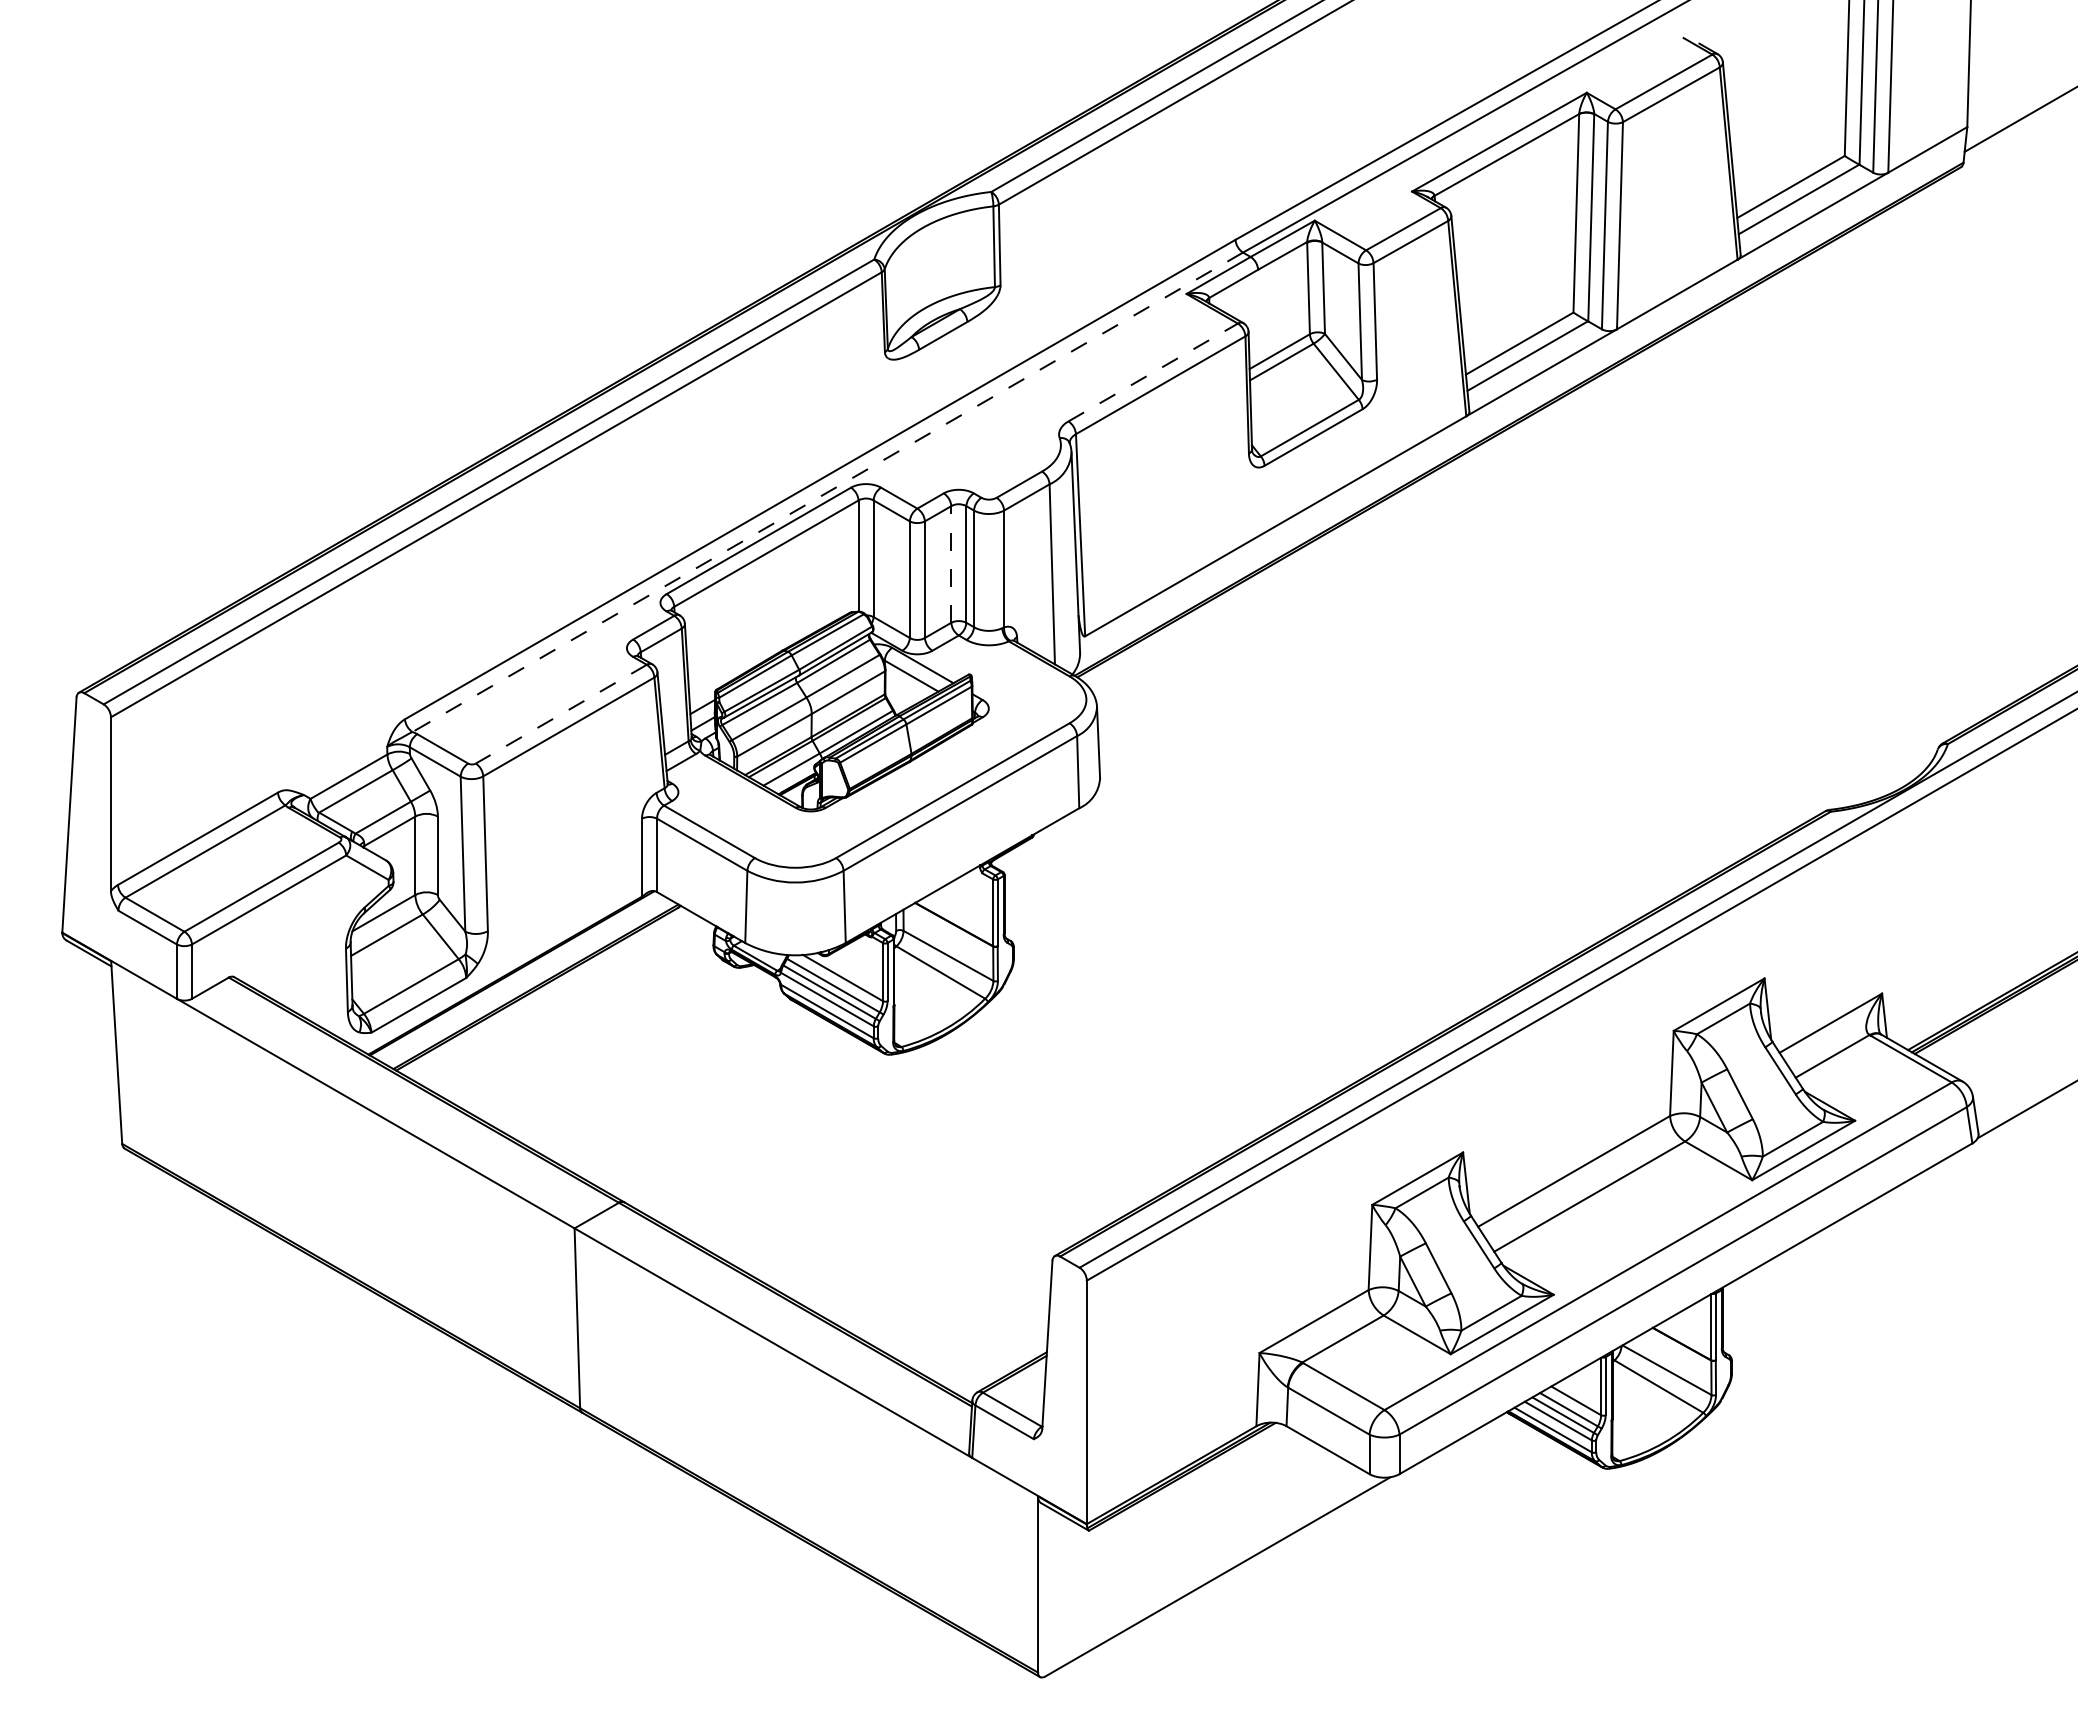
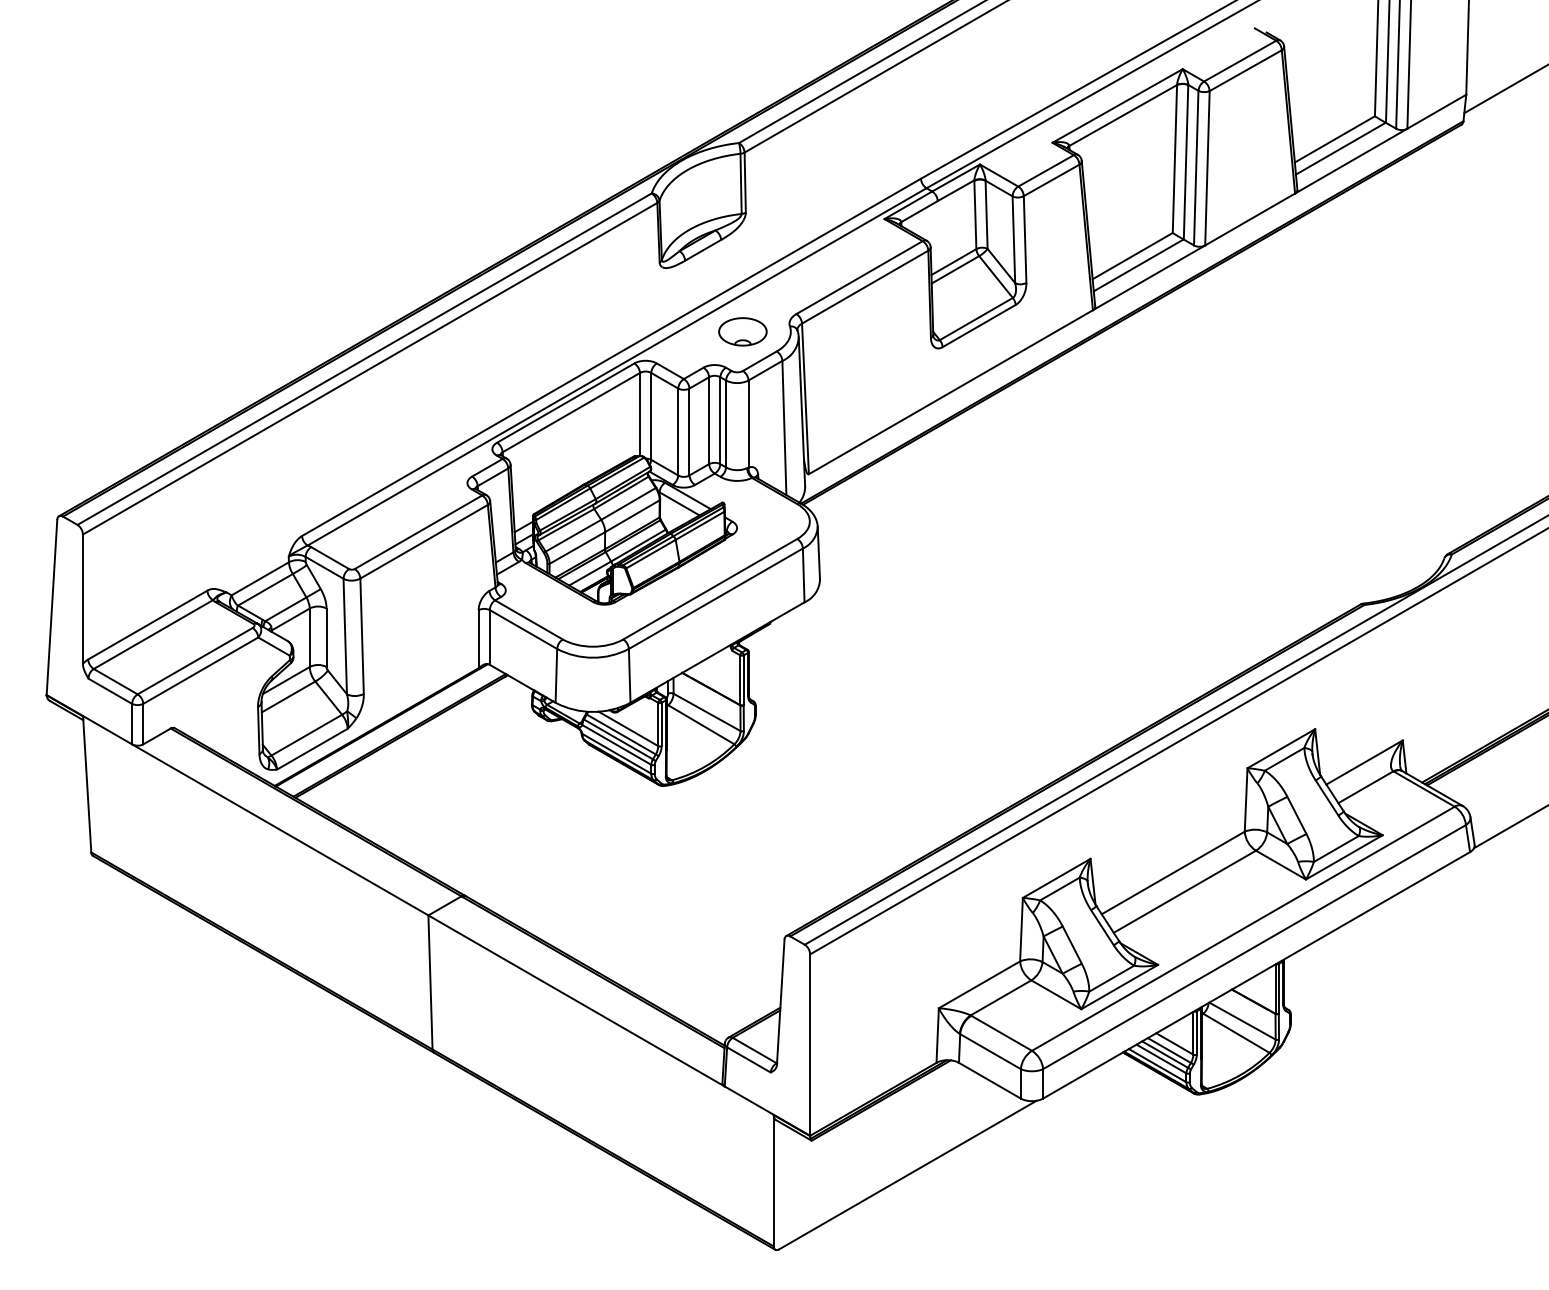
line: (1153, 372) -> (859, 277), dashed -> solid
part: (996, 445) -> (742, 332), added
line: (827, 492) -> (616, 367), dashed -> solid
line: (951, 563) -> (709, 419), dashed -> solid
line: (561, 714) -> (418, 532), dashed -> solid

